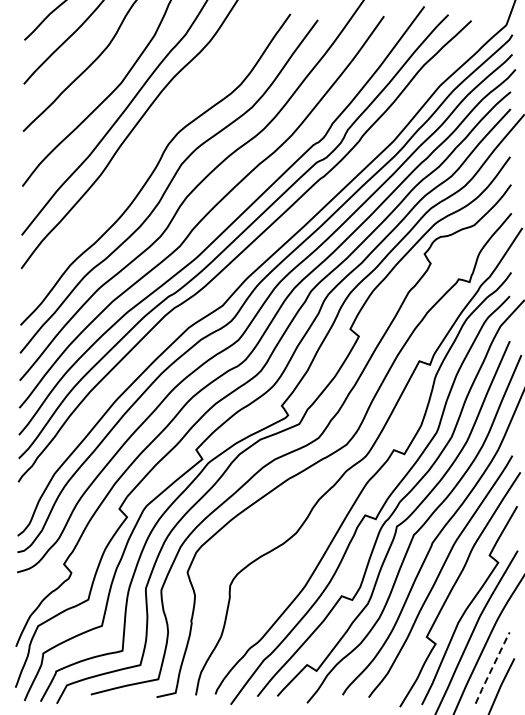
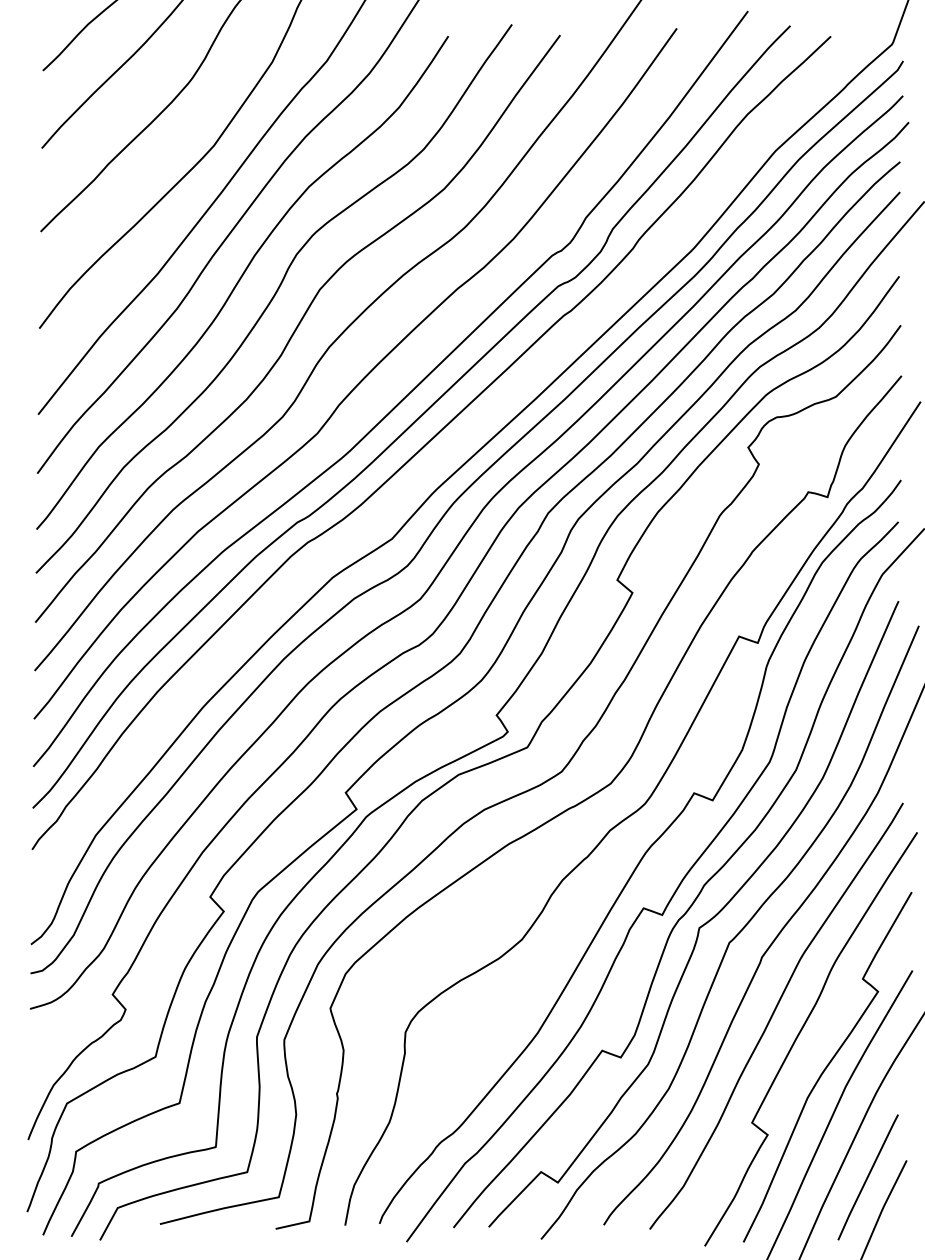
curve: (136, 160) -> (240, 282), added
line: (492, 667) -> (867, 1176), dashed -> solid

